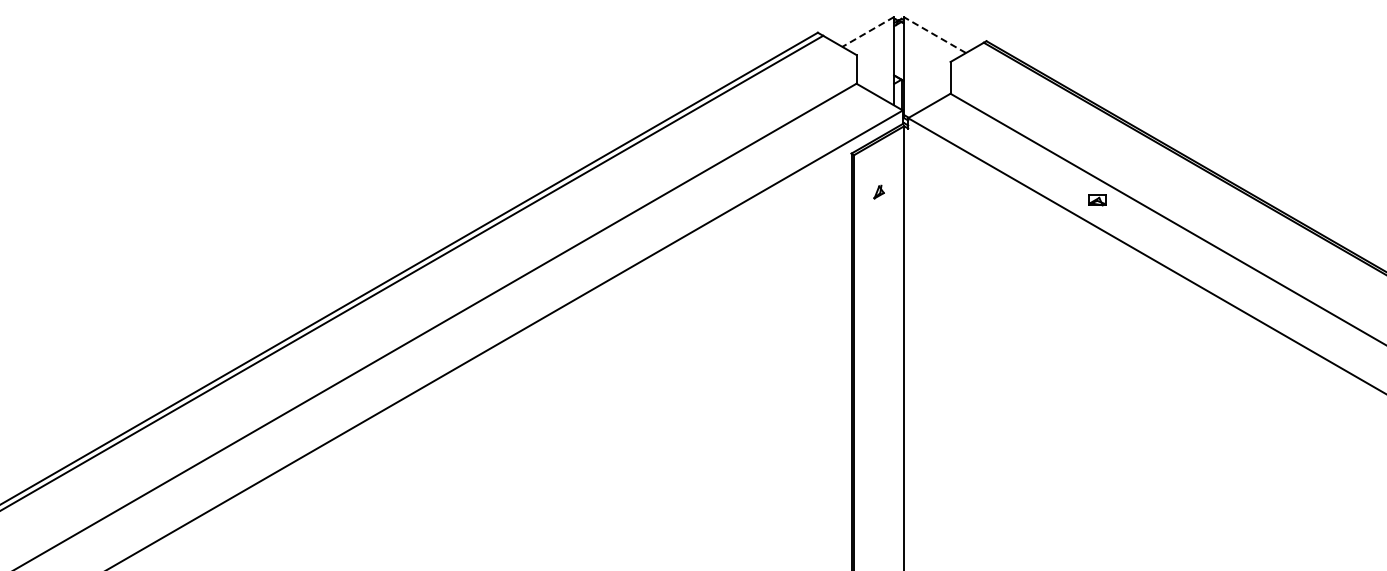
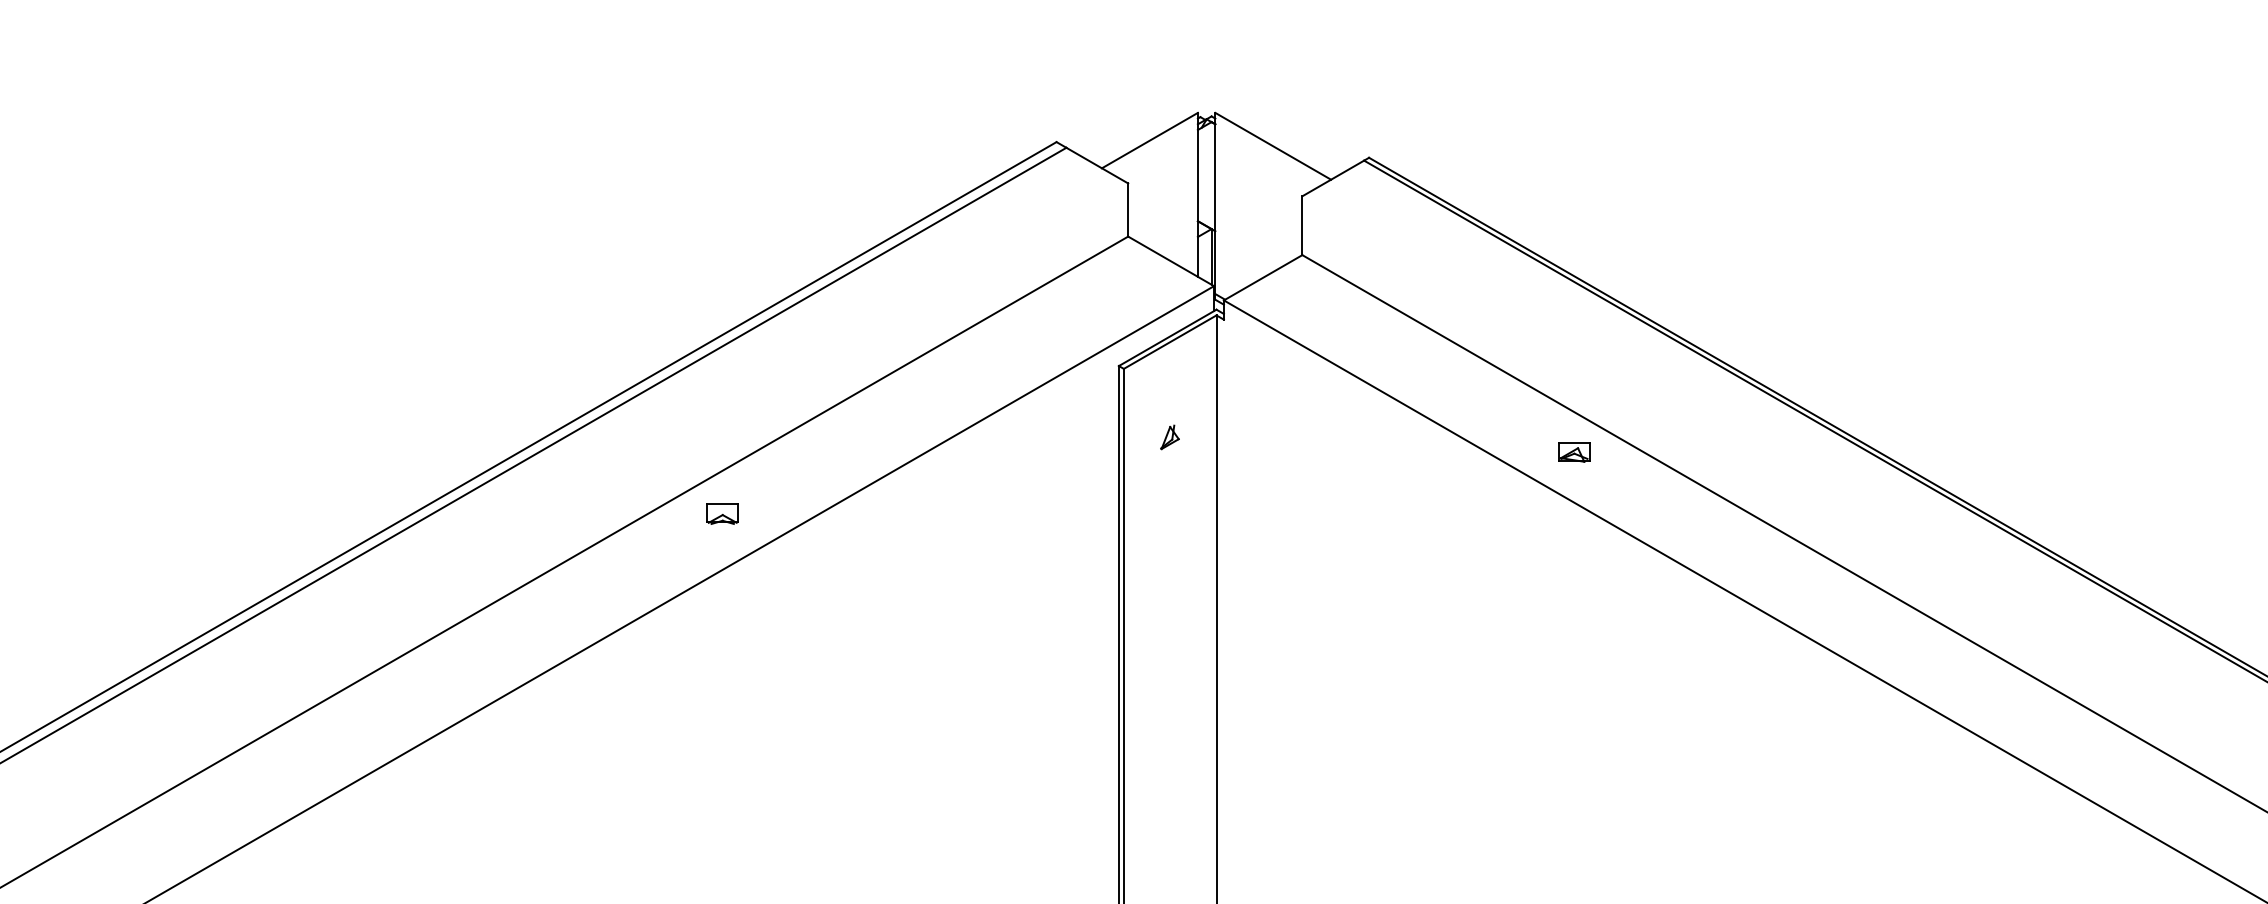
line: (868, 31) -> (1150, 139), dashed -> solid
line: (934, 34) -> (1272, 145), dashed -> solid
part: (637, 233) -> (722, 514), added

